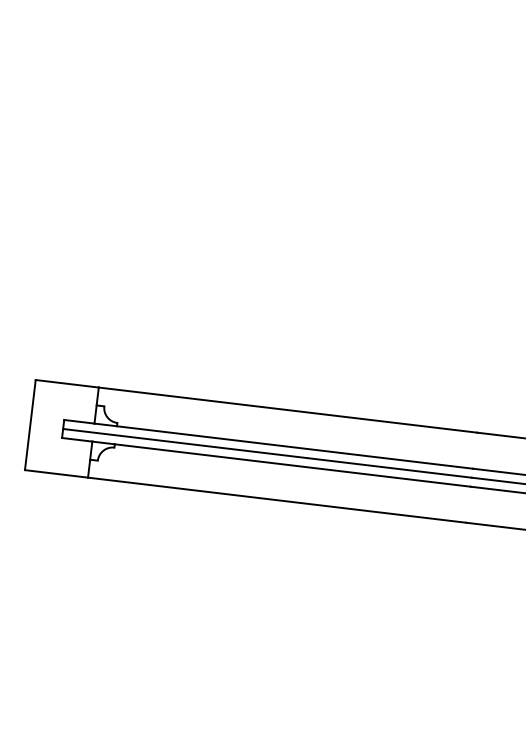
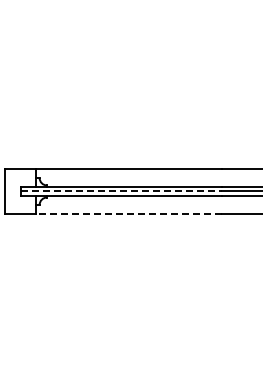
line: (269, 453) -> (122, 191), solid -> dashed
line: (276, 499) -> (128, 213), solid -> dashed

